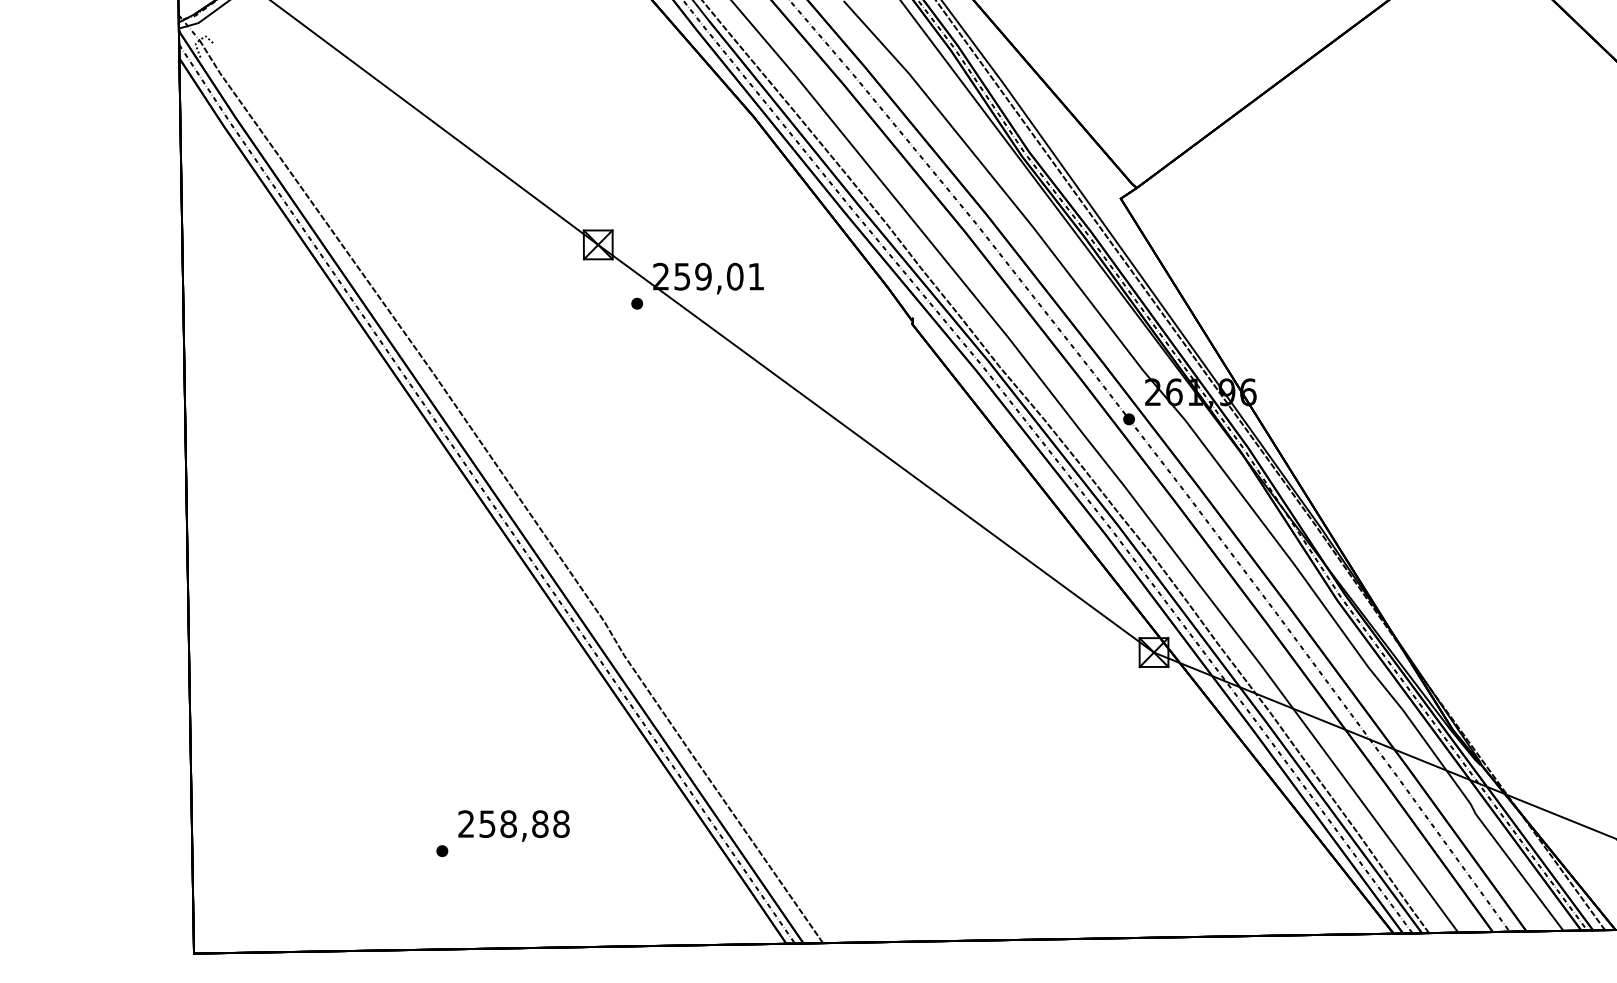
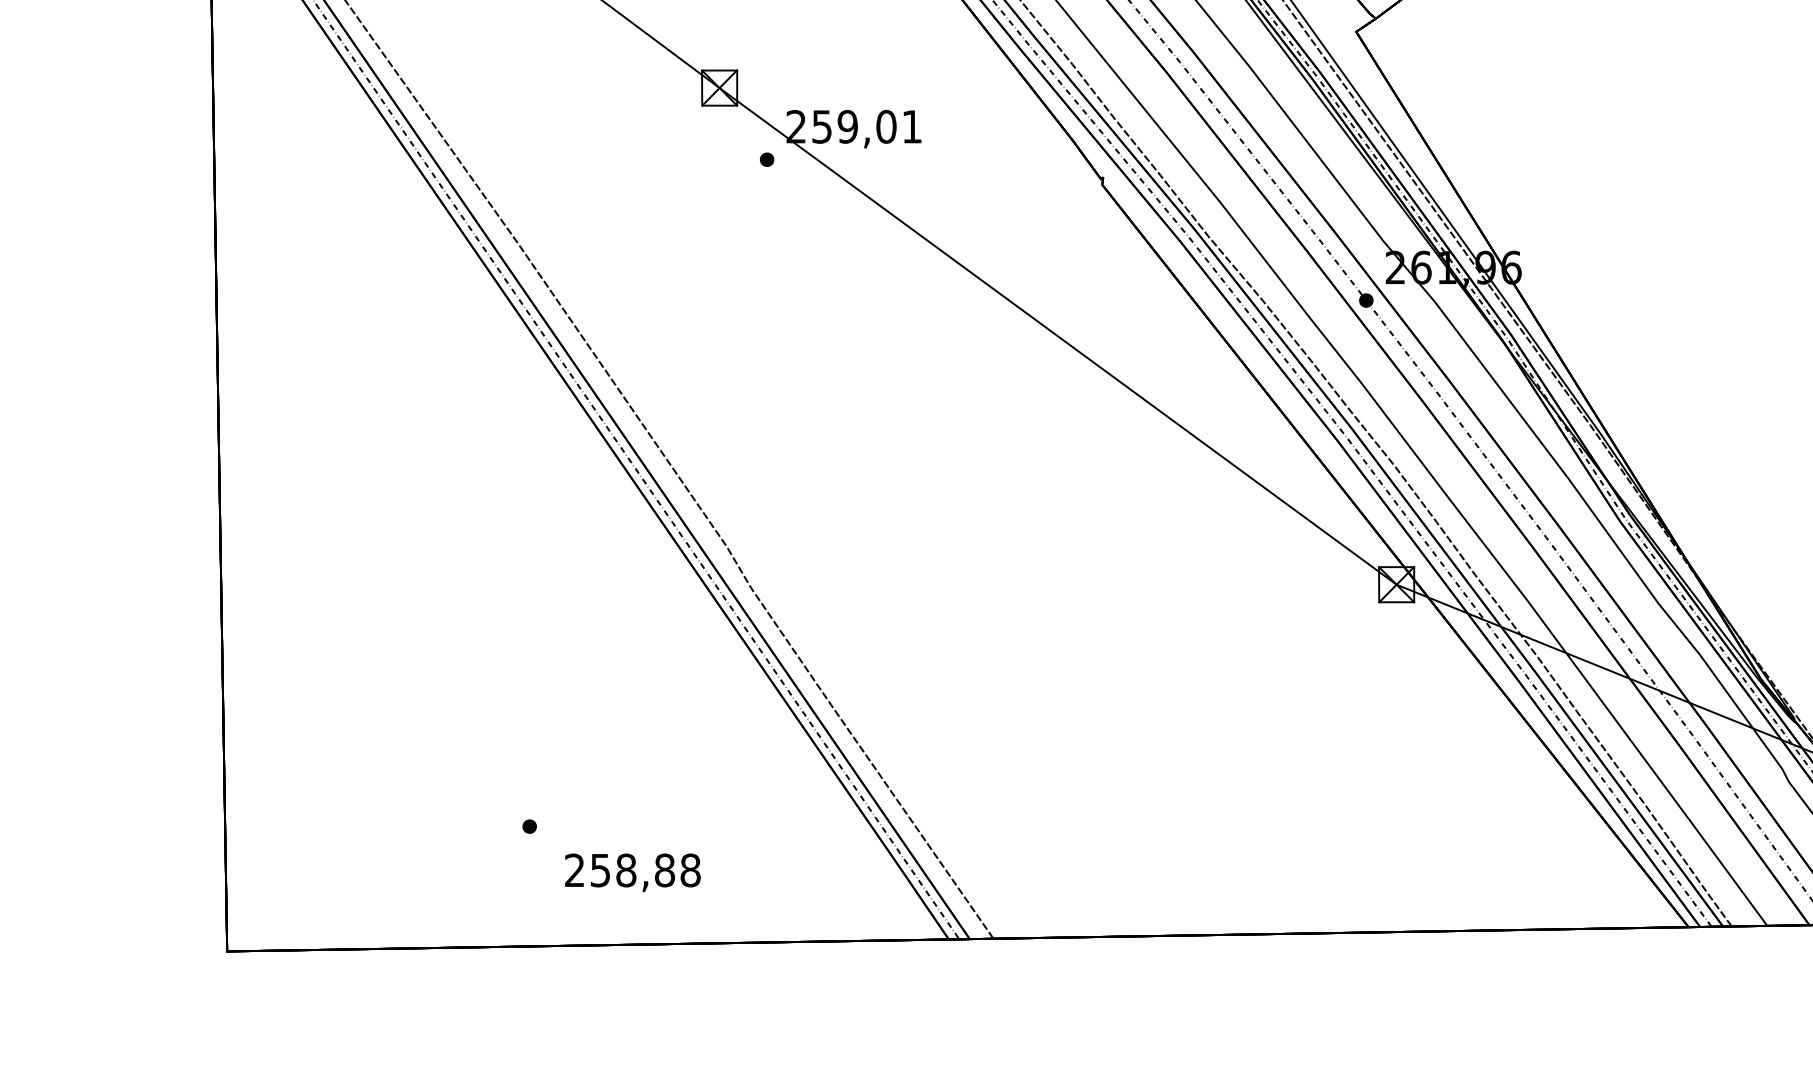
text: (513, 825) -> (632, 872), moved

